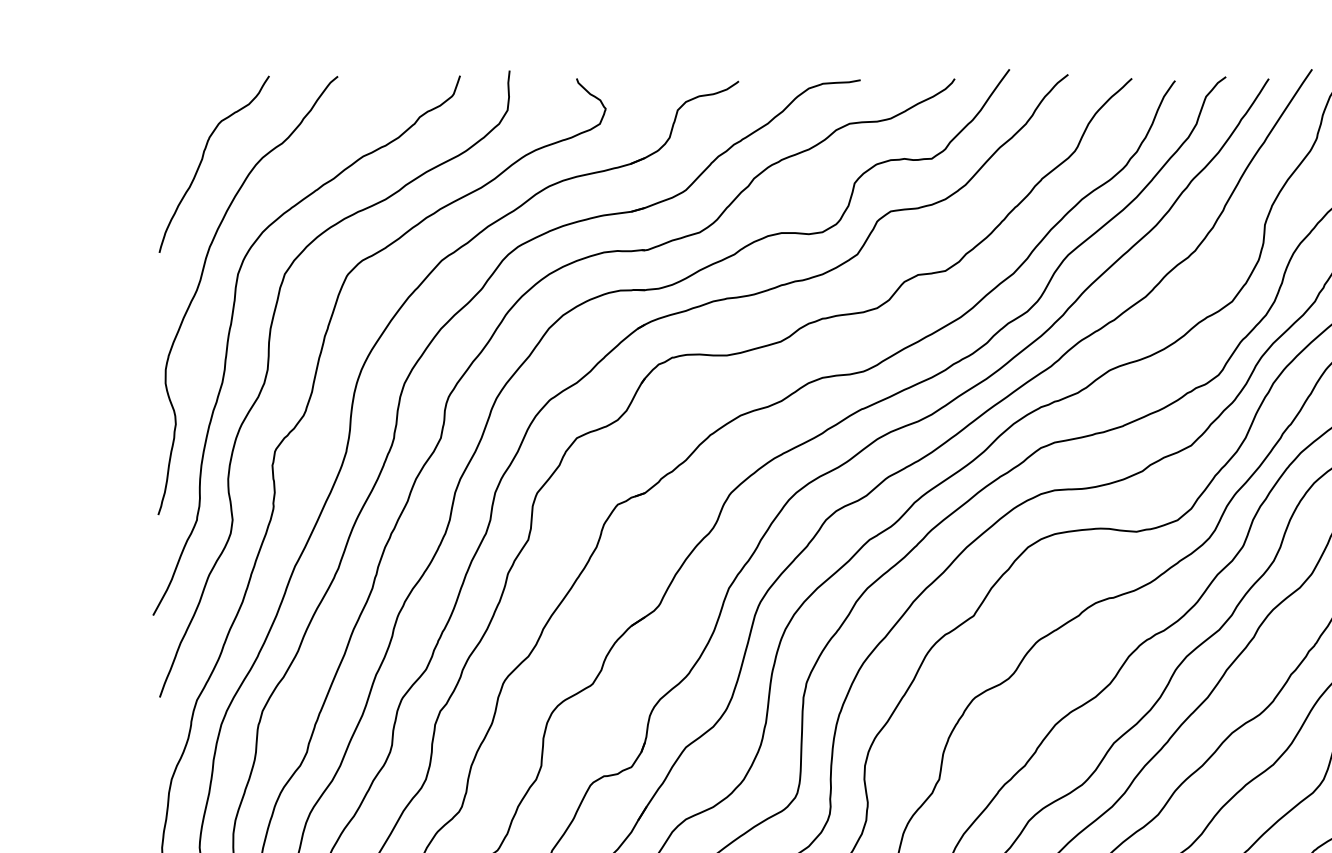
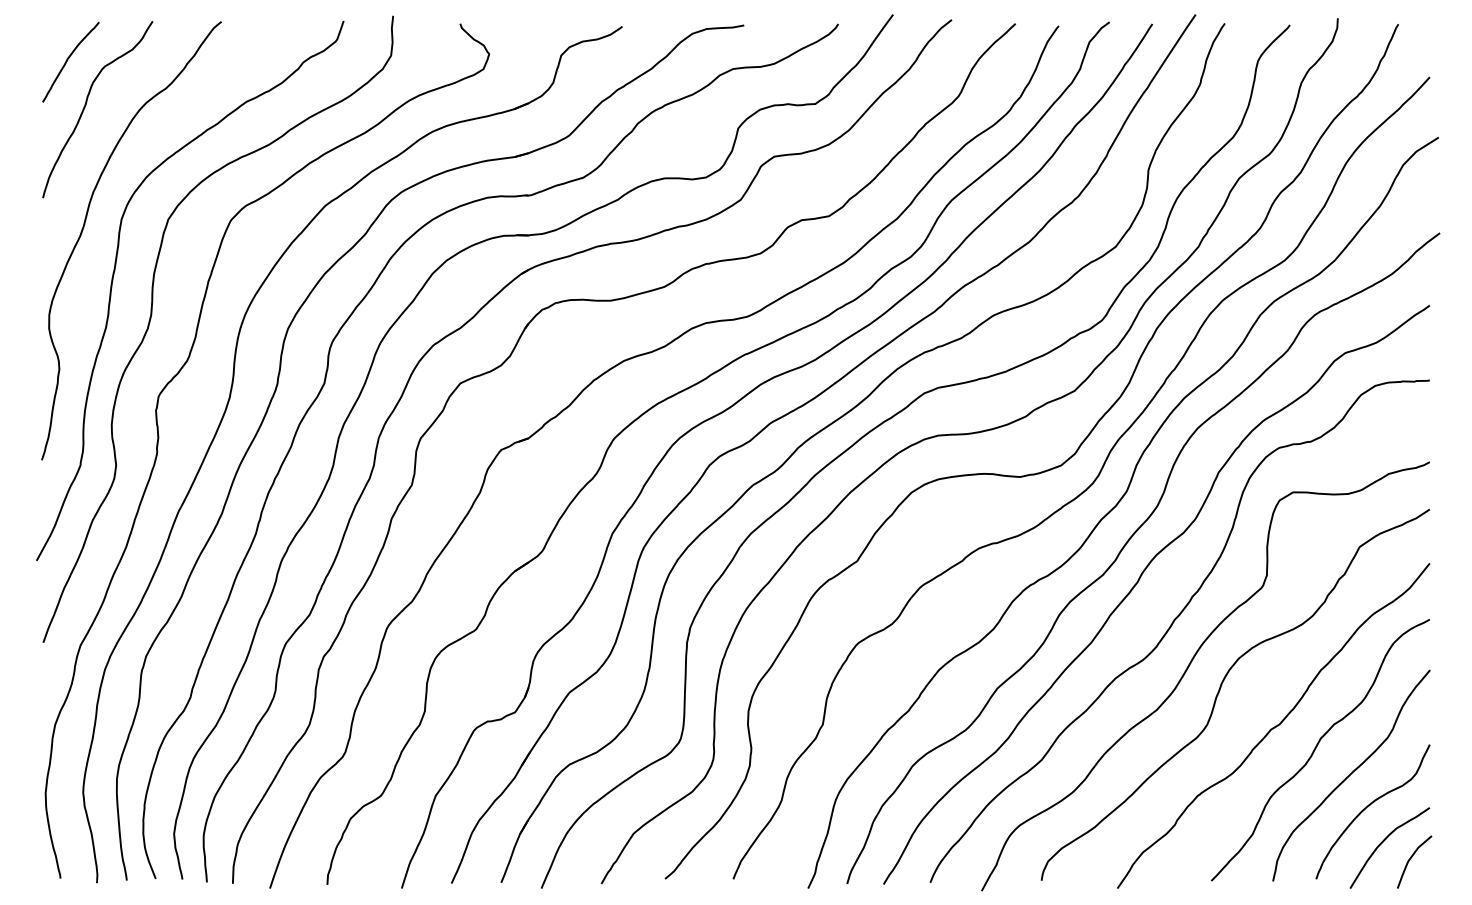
curve: (184, 114) -> (68, 59), added

